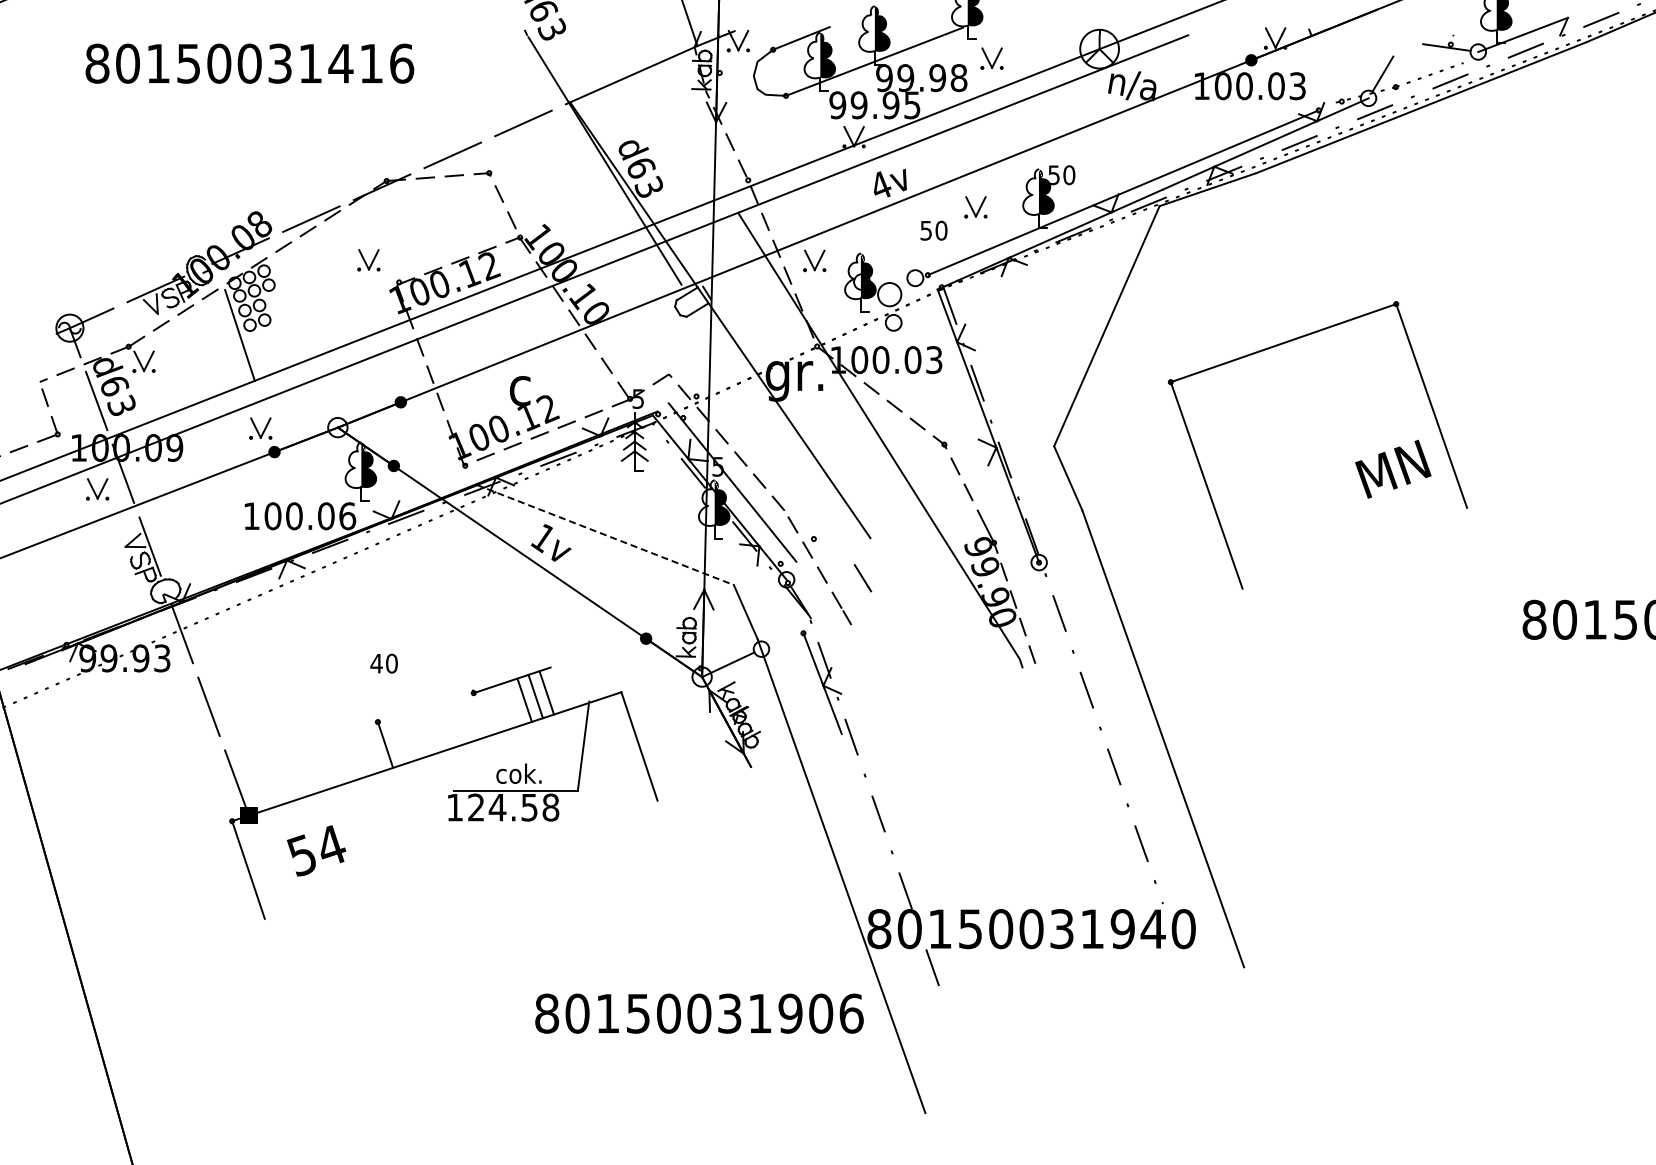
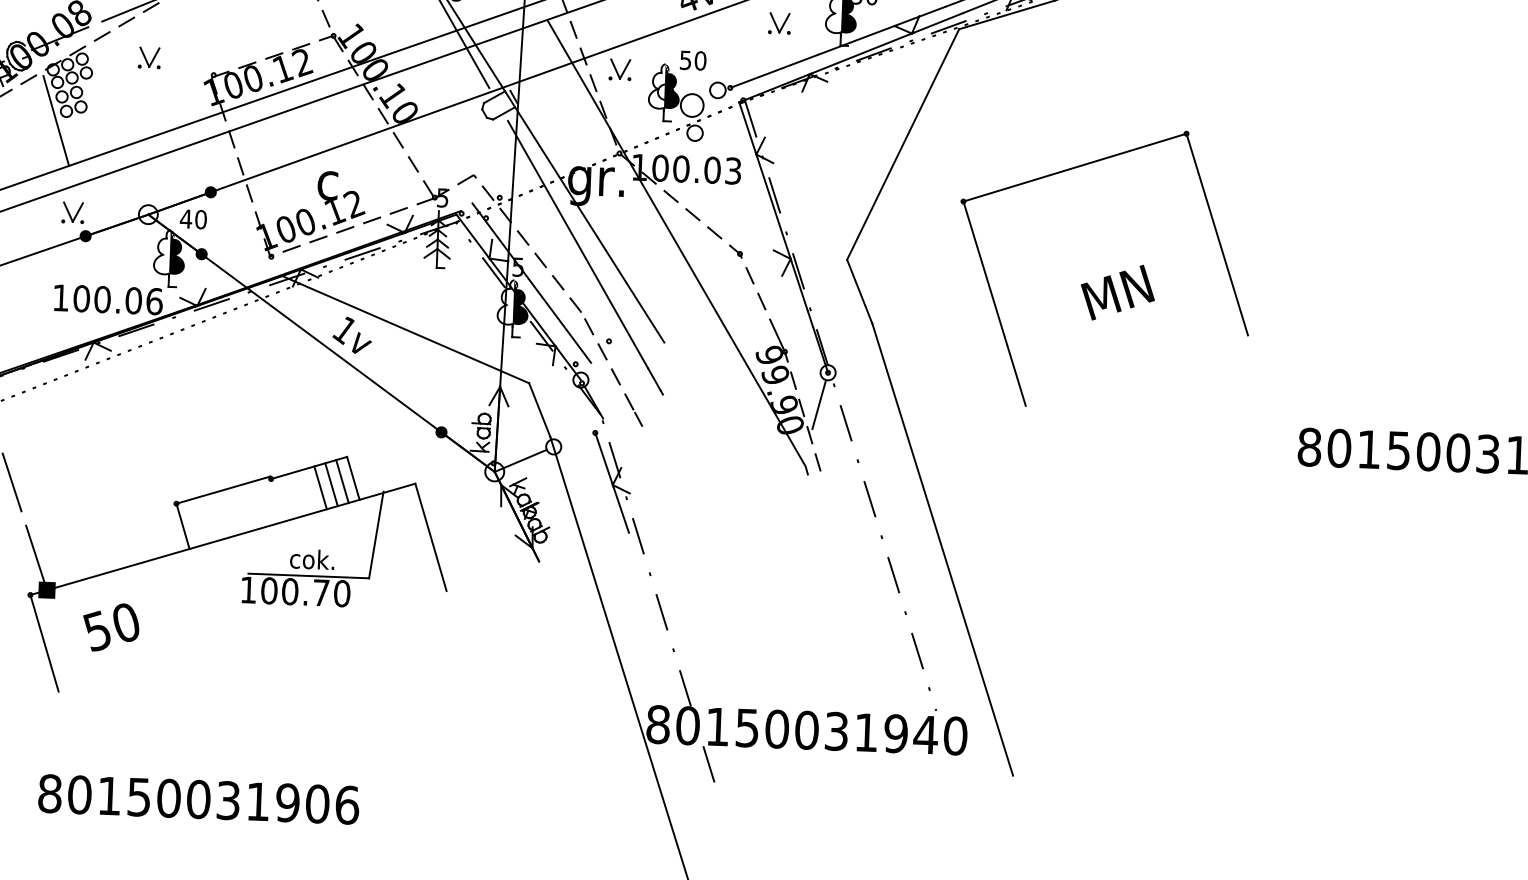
text: (933, 230) -> (692, 60), moved
part: (368, 260) -> (149, 58), moved
line: (777, 441) -> (577, 244), added
text: (1393, 468) -> (1118, 291), moved
line: (605, 535) -> (405, 330), dashed -> solid
line: (1031, 595) -> (819, 404), added
text: (383, 663) -> (192, 219), moved
line: (557, 689) -> (353, 478), added
line: (424, 706) -> (222, 490), added
text: (513, 807) -> (305, 592), 124.58 -> 100.70
text: (331, 845) -> (126, 622), 54 -> 50
text: (699, 1013) -> (198, 799), moved

